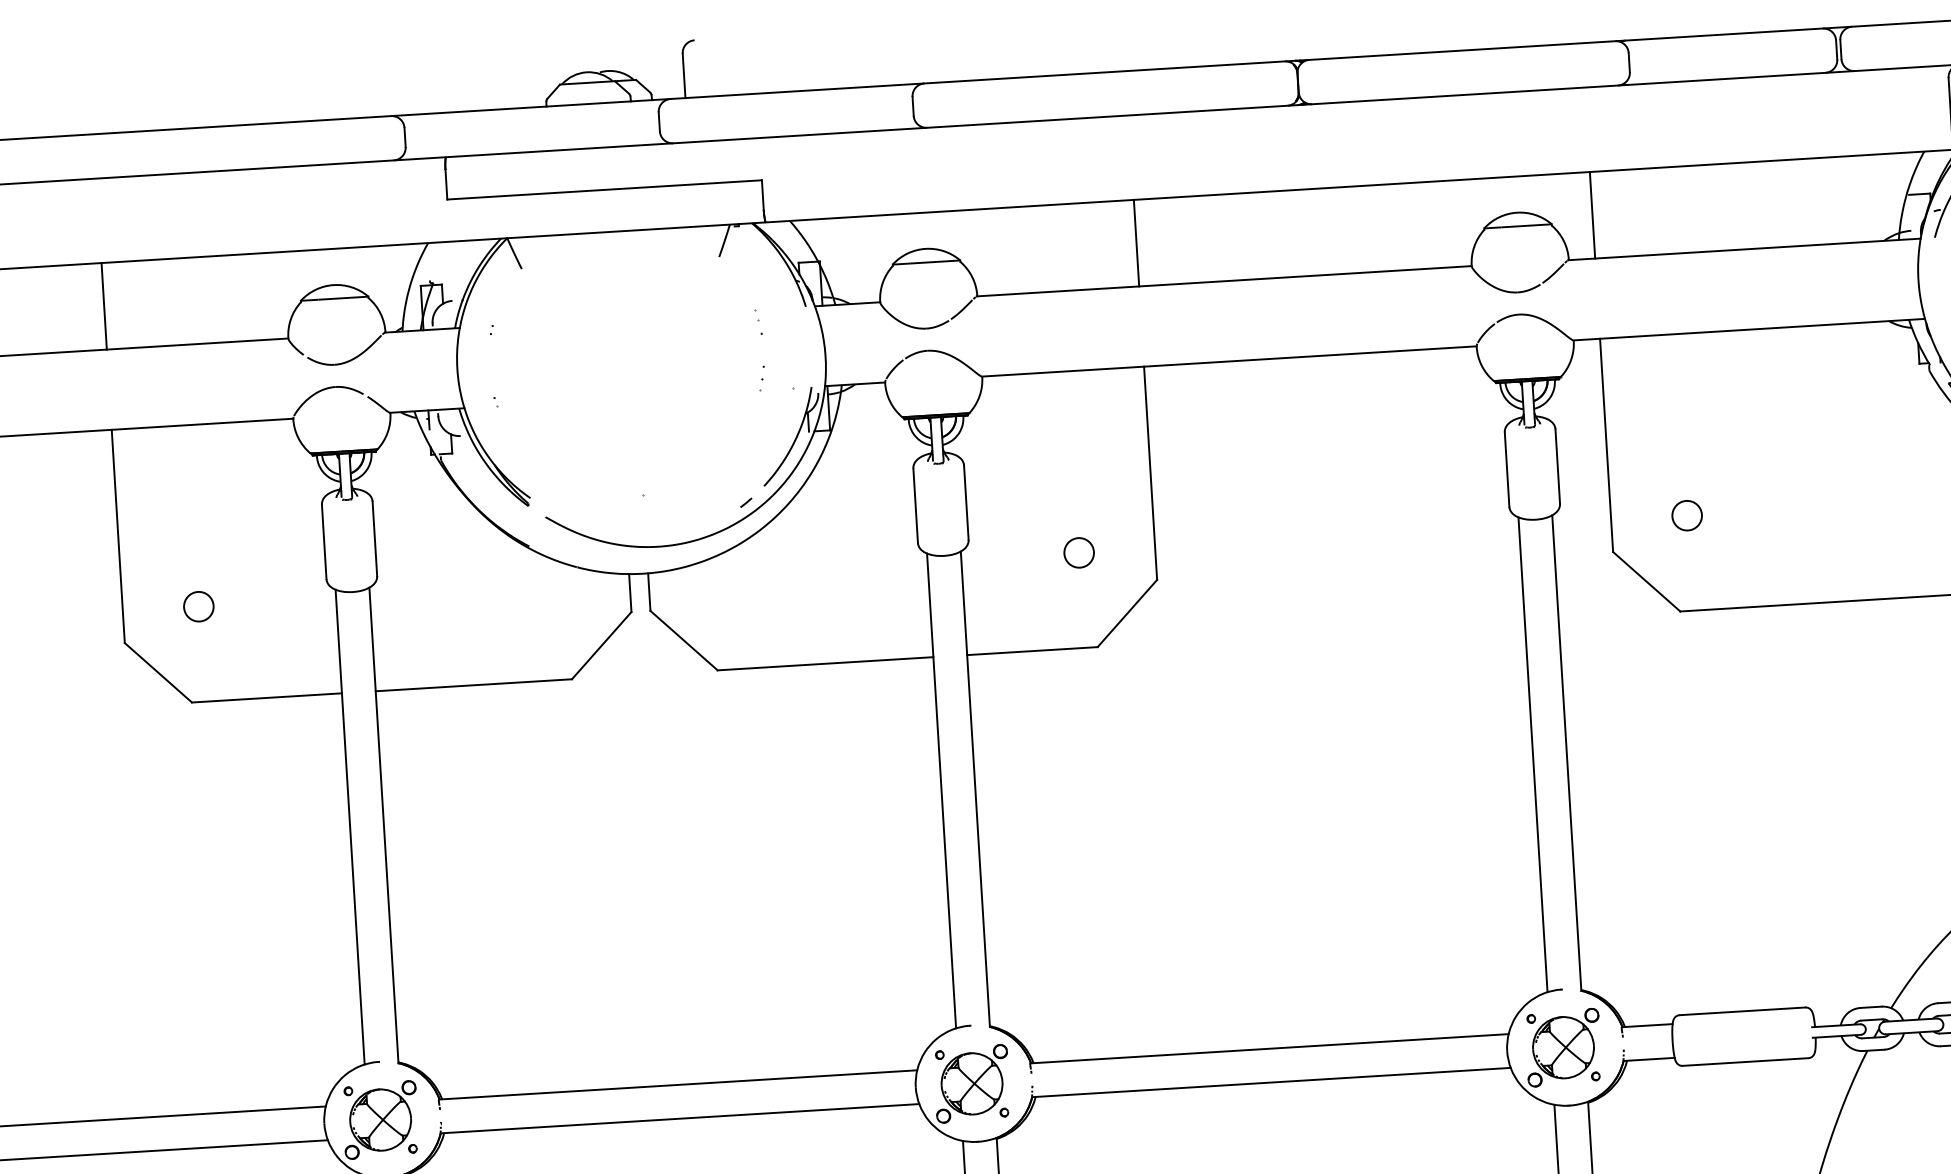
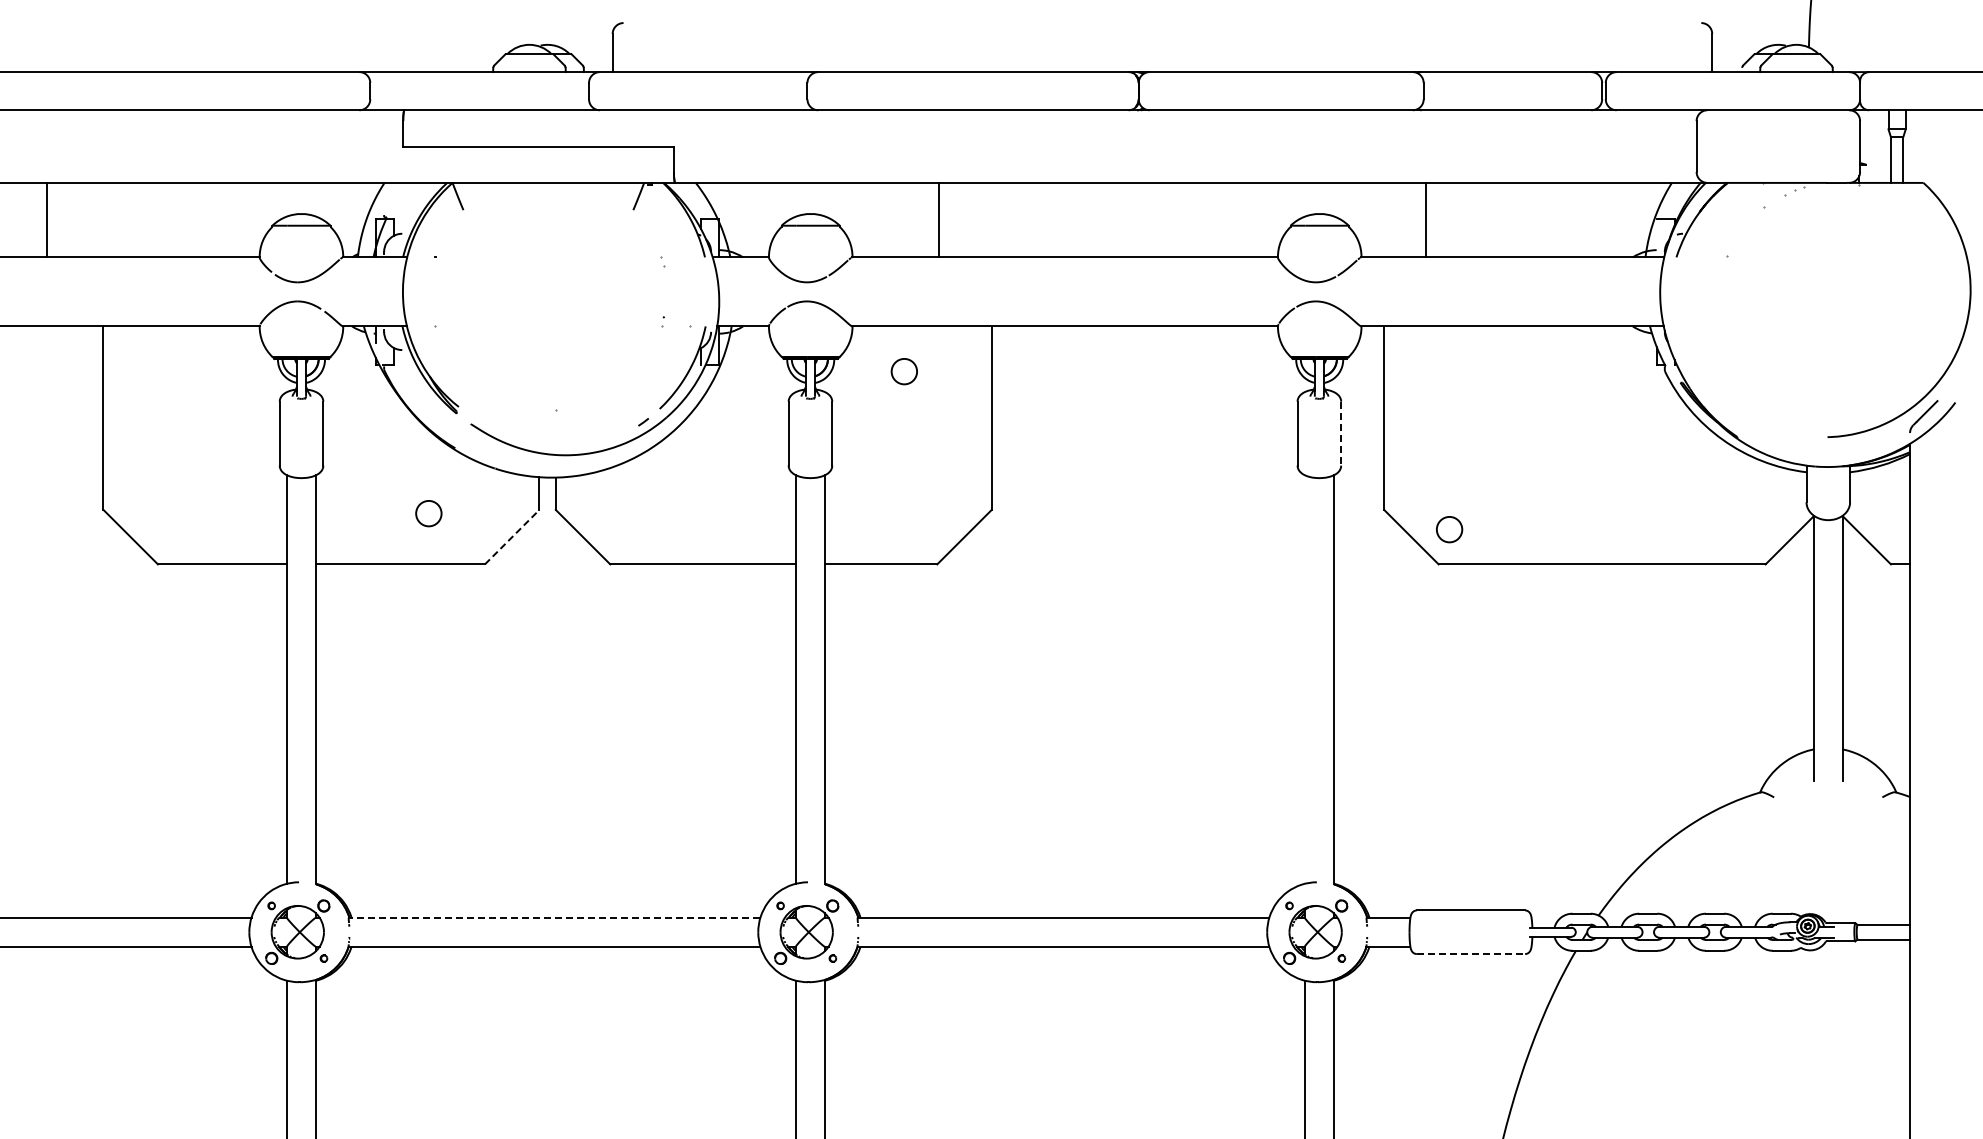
line: (1592, 214) -> (1426, 219), moved
line: (1136, 242) -> (938, 219), moved
line: (104, 305) -> (47, 219), moved
line: (1558, 466) -> (1341, 433), solid -> dashed
circle: (1687, 515) -> (1449, 529), moved
circle: (1078, 552) -> (903, 371), moved
circle: (198, 606) -> (428, 513), moved
line: (602, 646) -> (512, 537), solid -> dashed
line: (1532, 754) -> (1304, 679), removed
line: (1746, 1062) -> (1471, 954), solid -> dashed
line: (677, 1084) -> (554, 917), solid -> dashed

